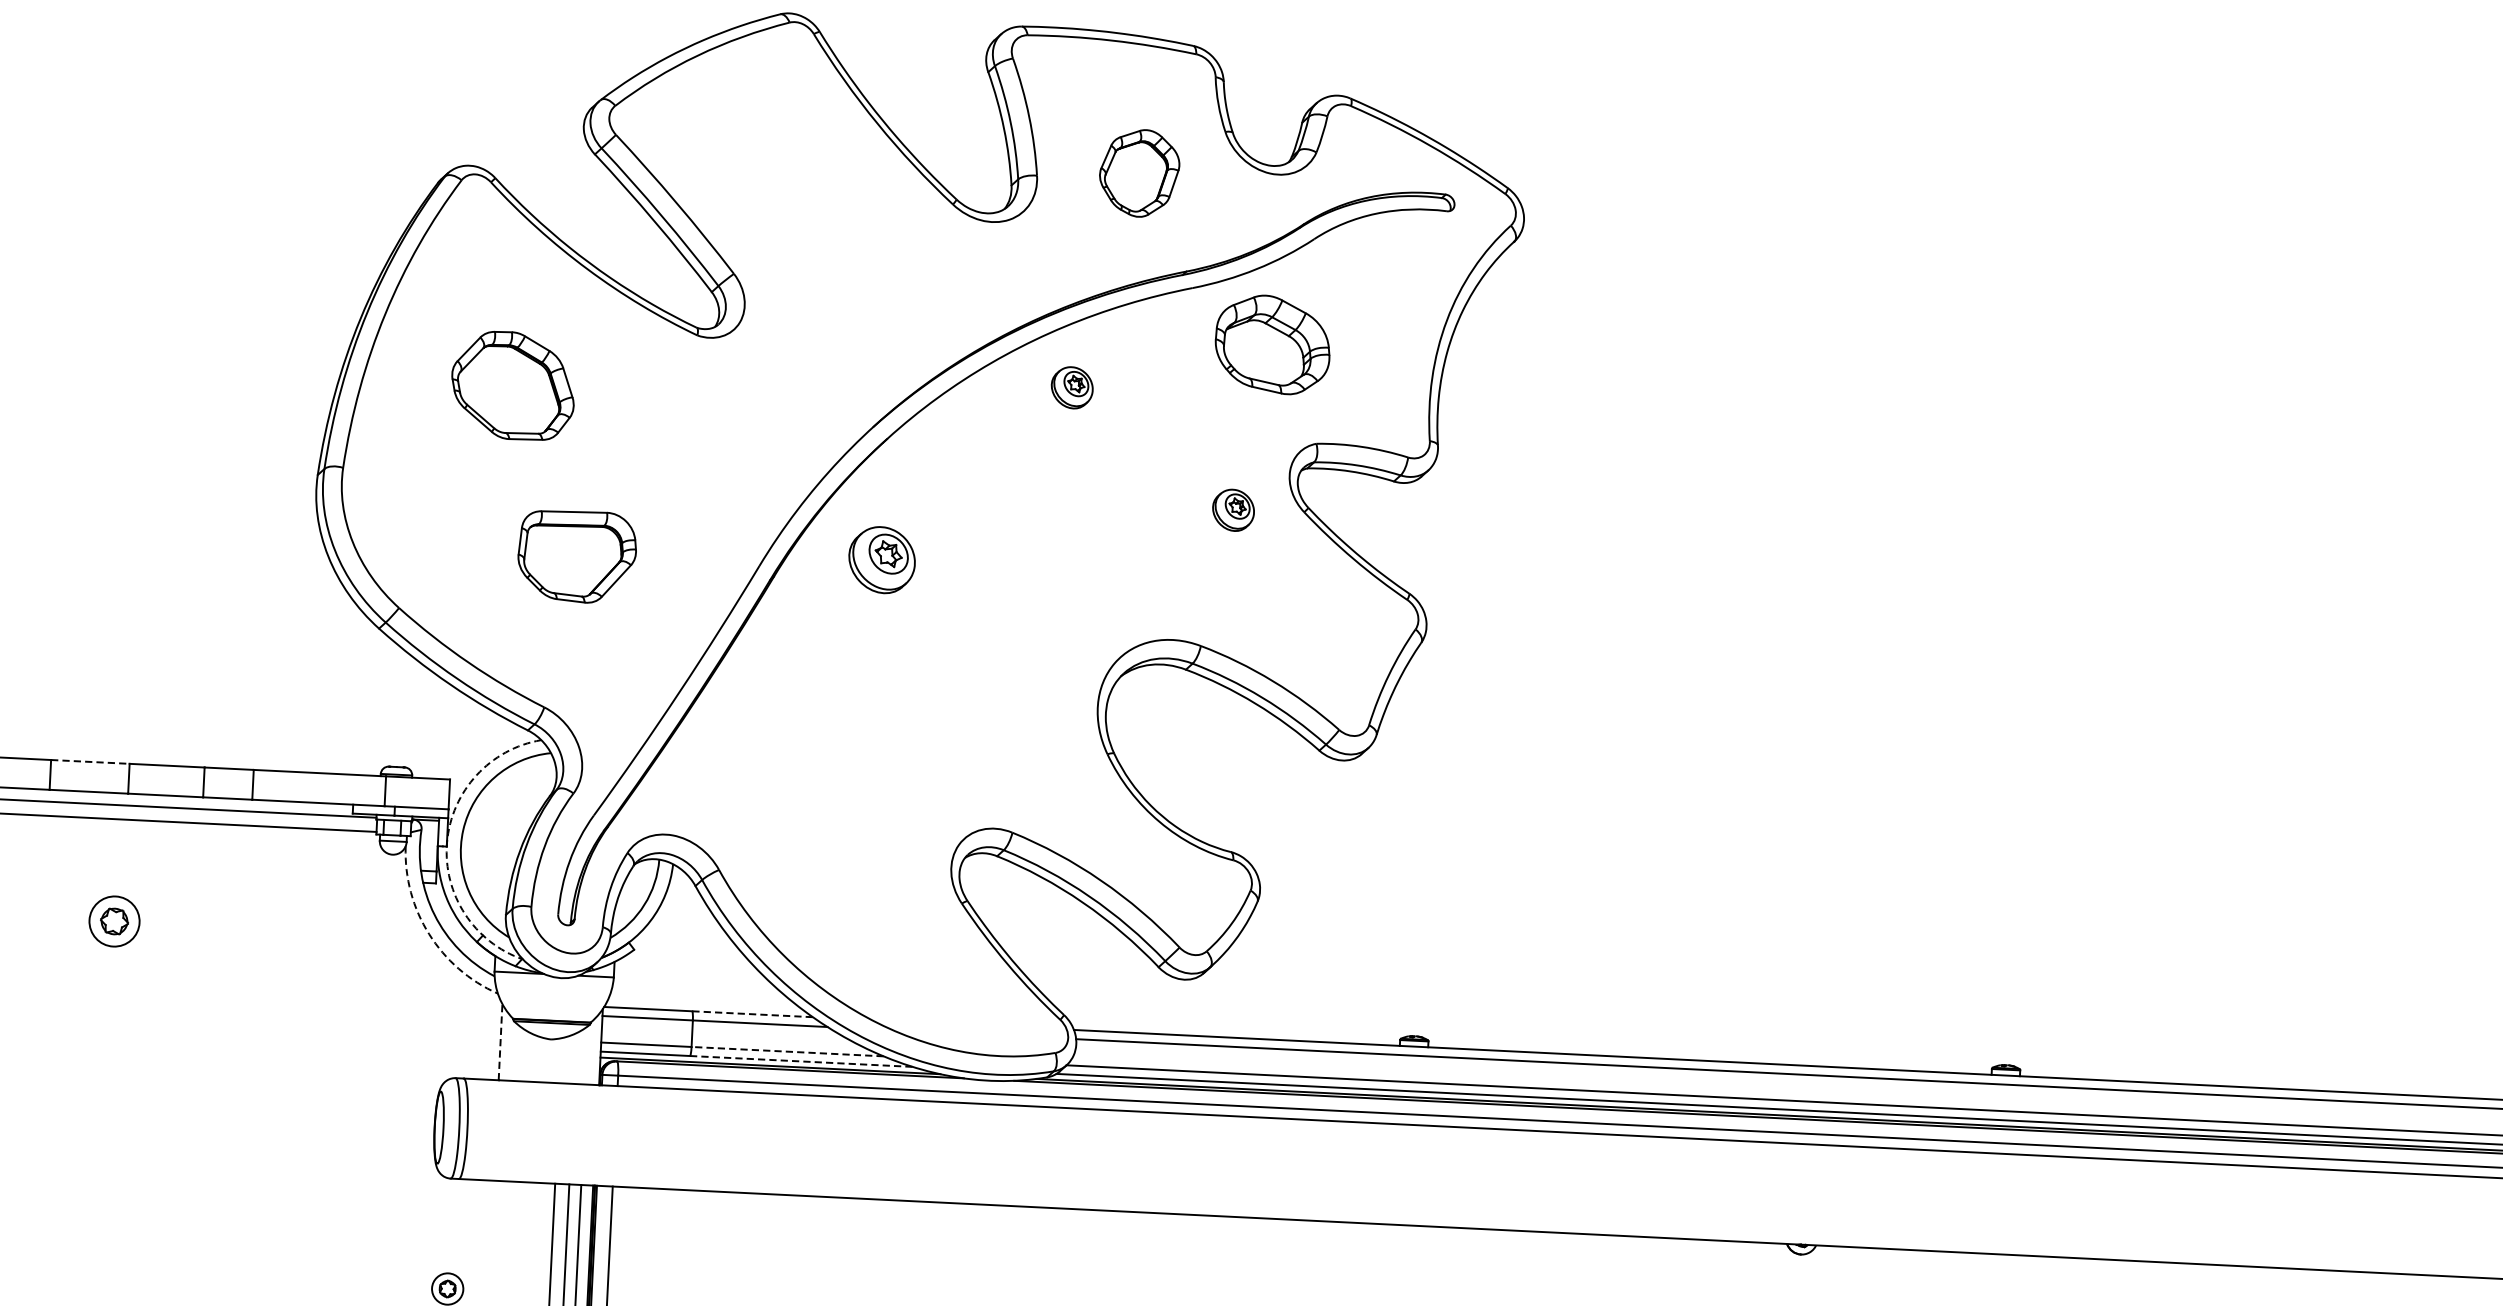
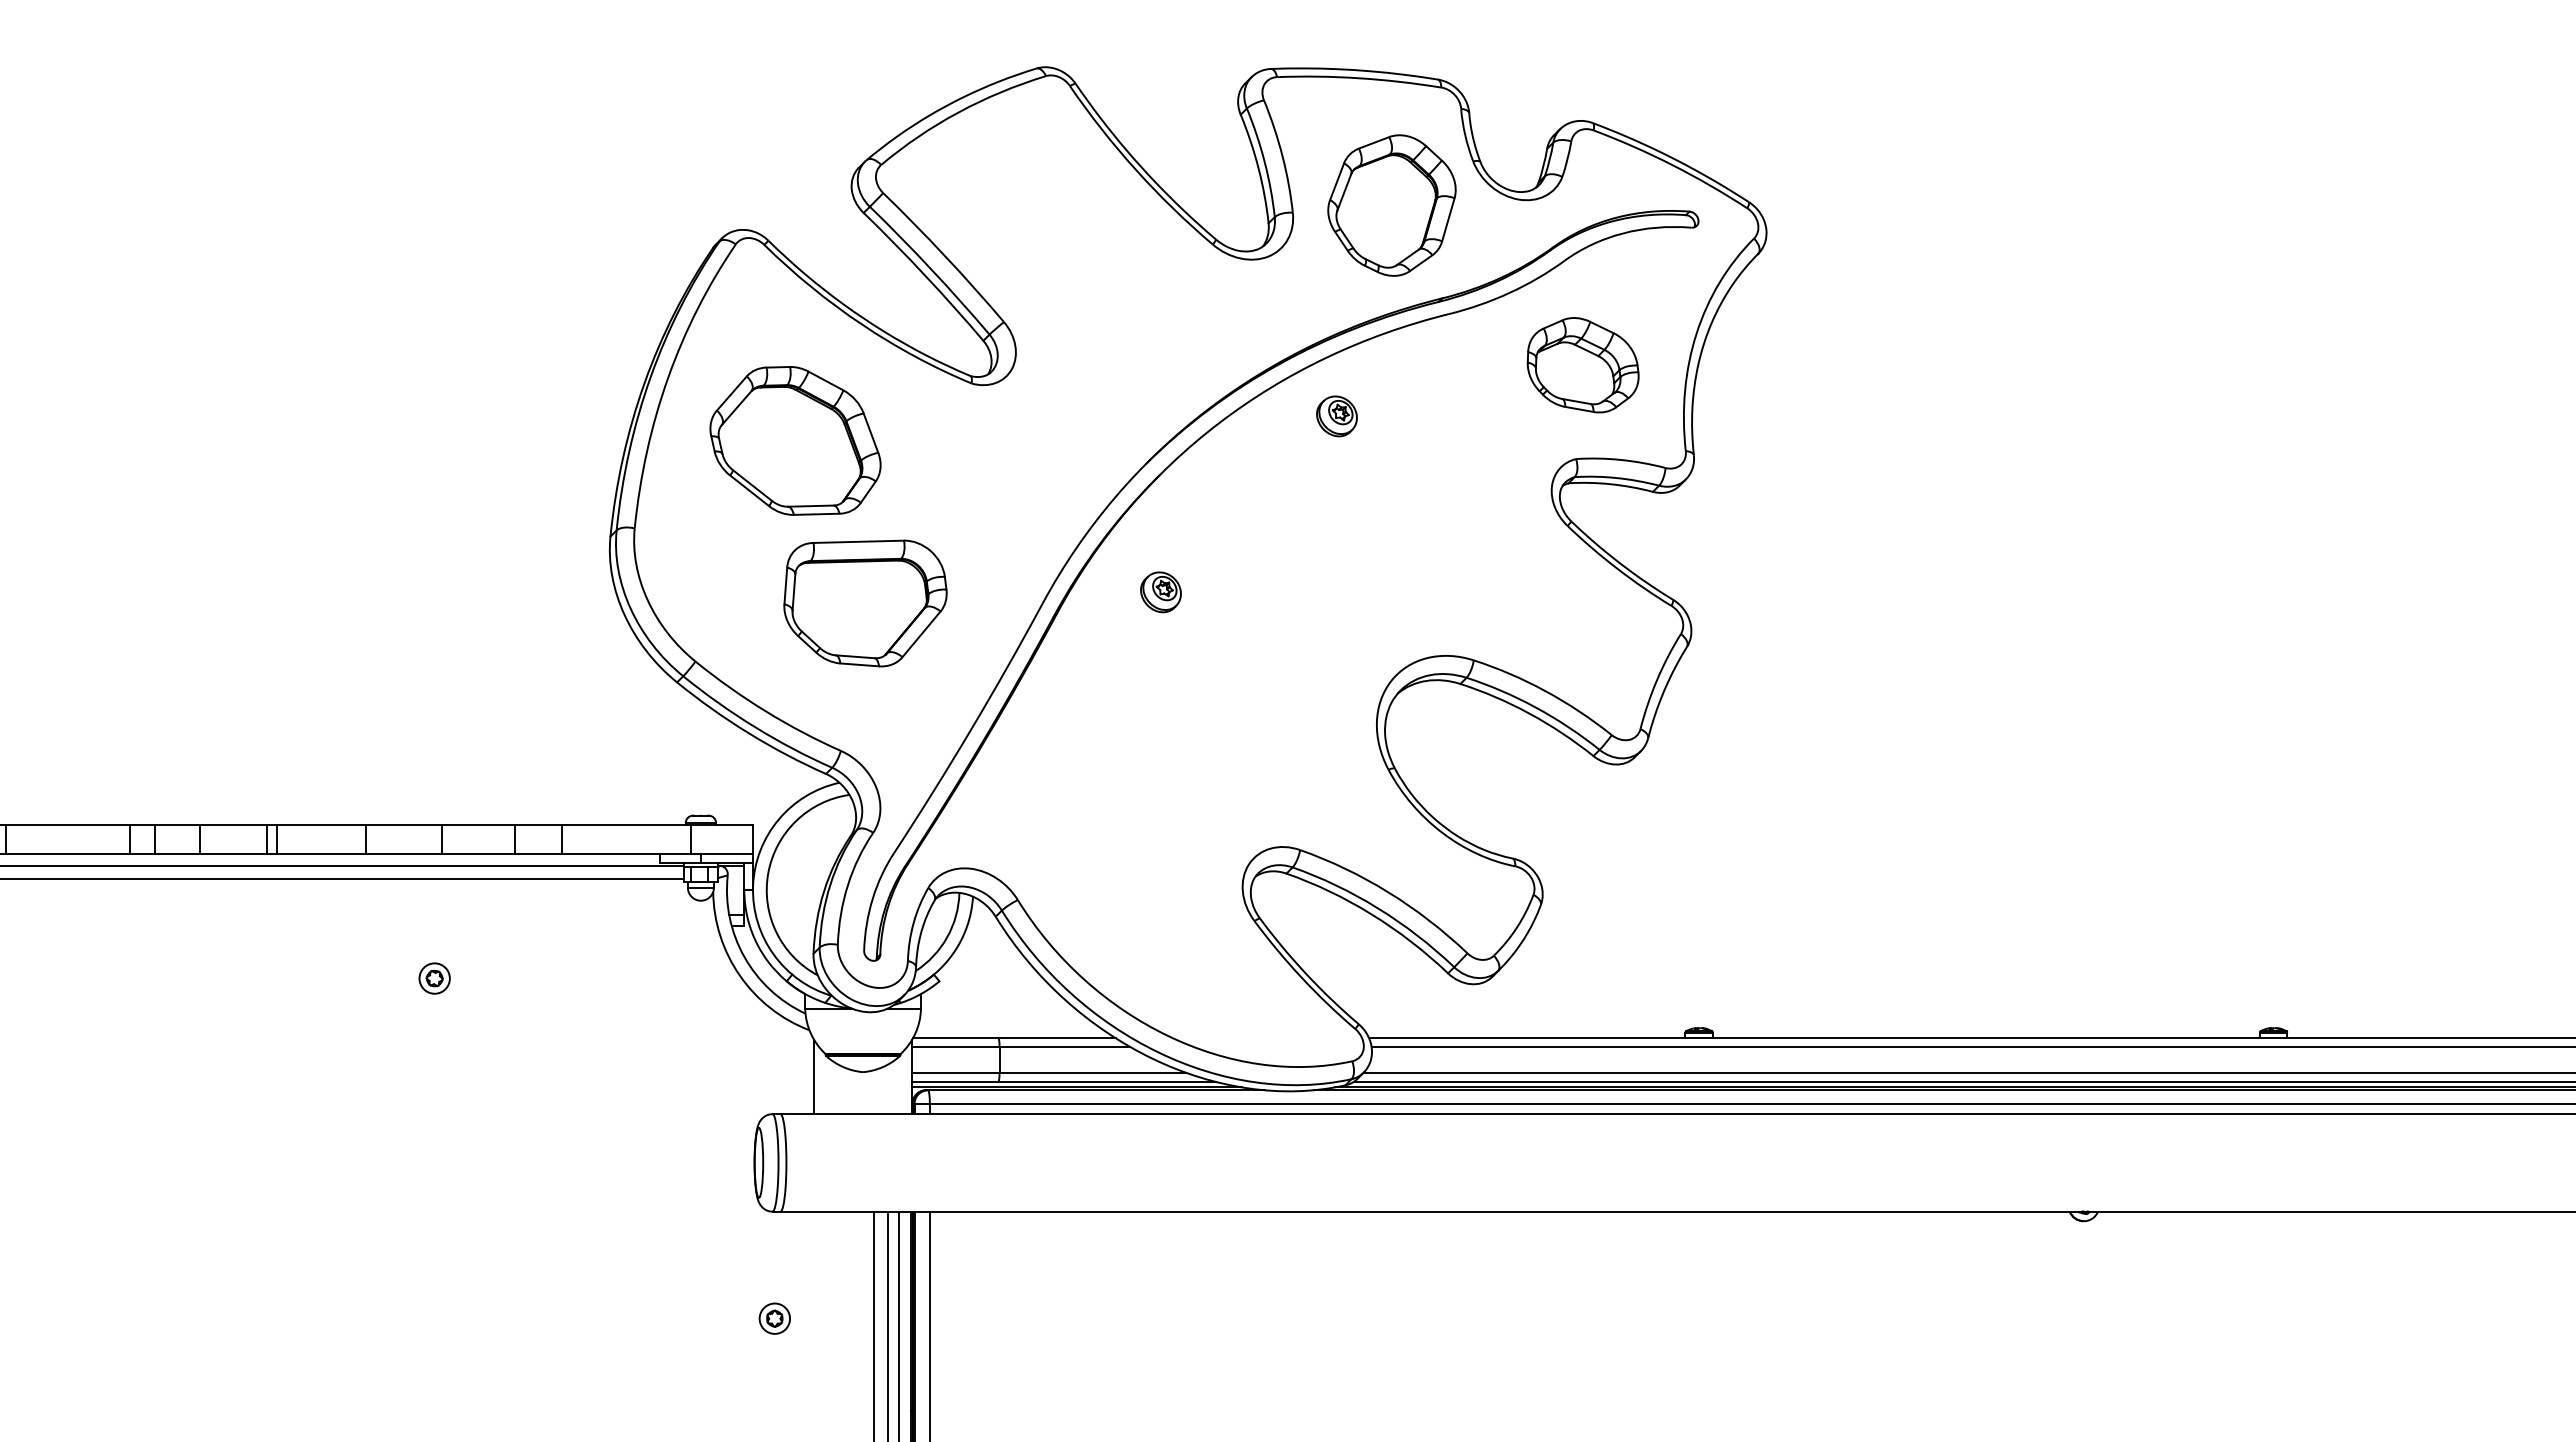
part: (1139, 173) -> (1391, 205), size x1.67
part: (1272, 345) -> (1582, 365), moved
part: (513, 385) -> (795, 440), size x1.43
part: (1233, 510) -> (1498, 527), removed
part: (577, 556) -> (865, 603), size x1.43
part: (881, 560) -> (1160, 592), size x0.62
line: (91, 762) -> (404, 825), dashed -> solid
arc: (447, 842) -> (753, 886), dashed -> solid
part: (114, 921) -> (434, 978), size x0.62
arc: (429, 933) -> (740, 975), dashed -> solid
line: (752, 1014) -> (1057, 1038), dashed -> solid
line: (500, 1042) -> (814, 1077), dashed -> solid
line: (787, 1051) -> (1092, 1072), dashed -> solid
line: (802, 1061) -> (1107, 1081), dashed -> solid

